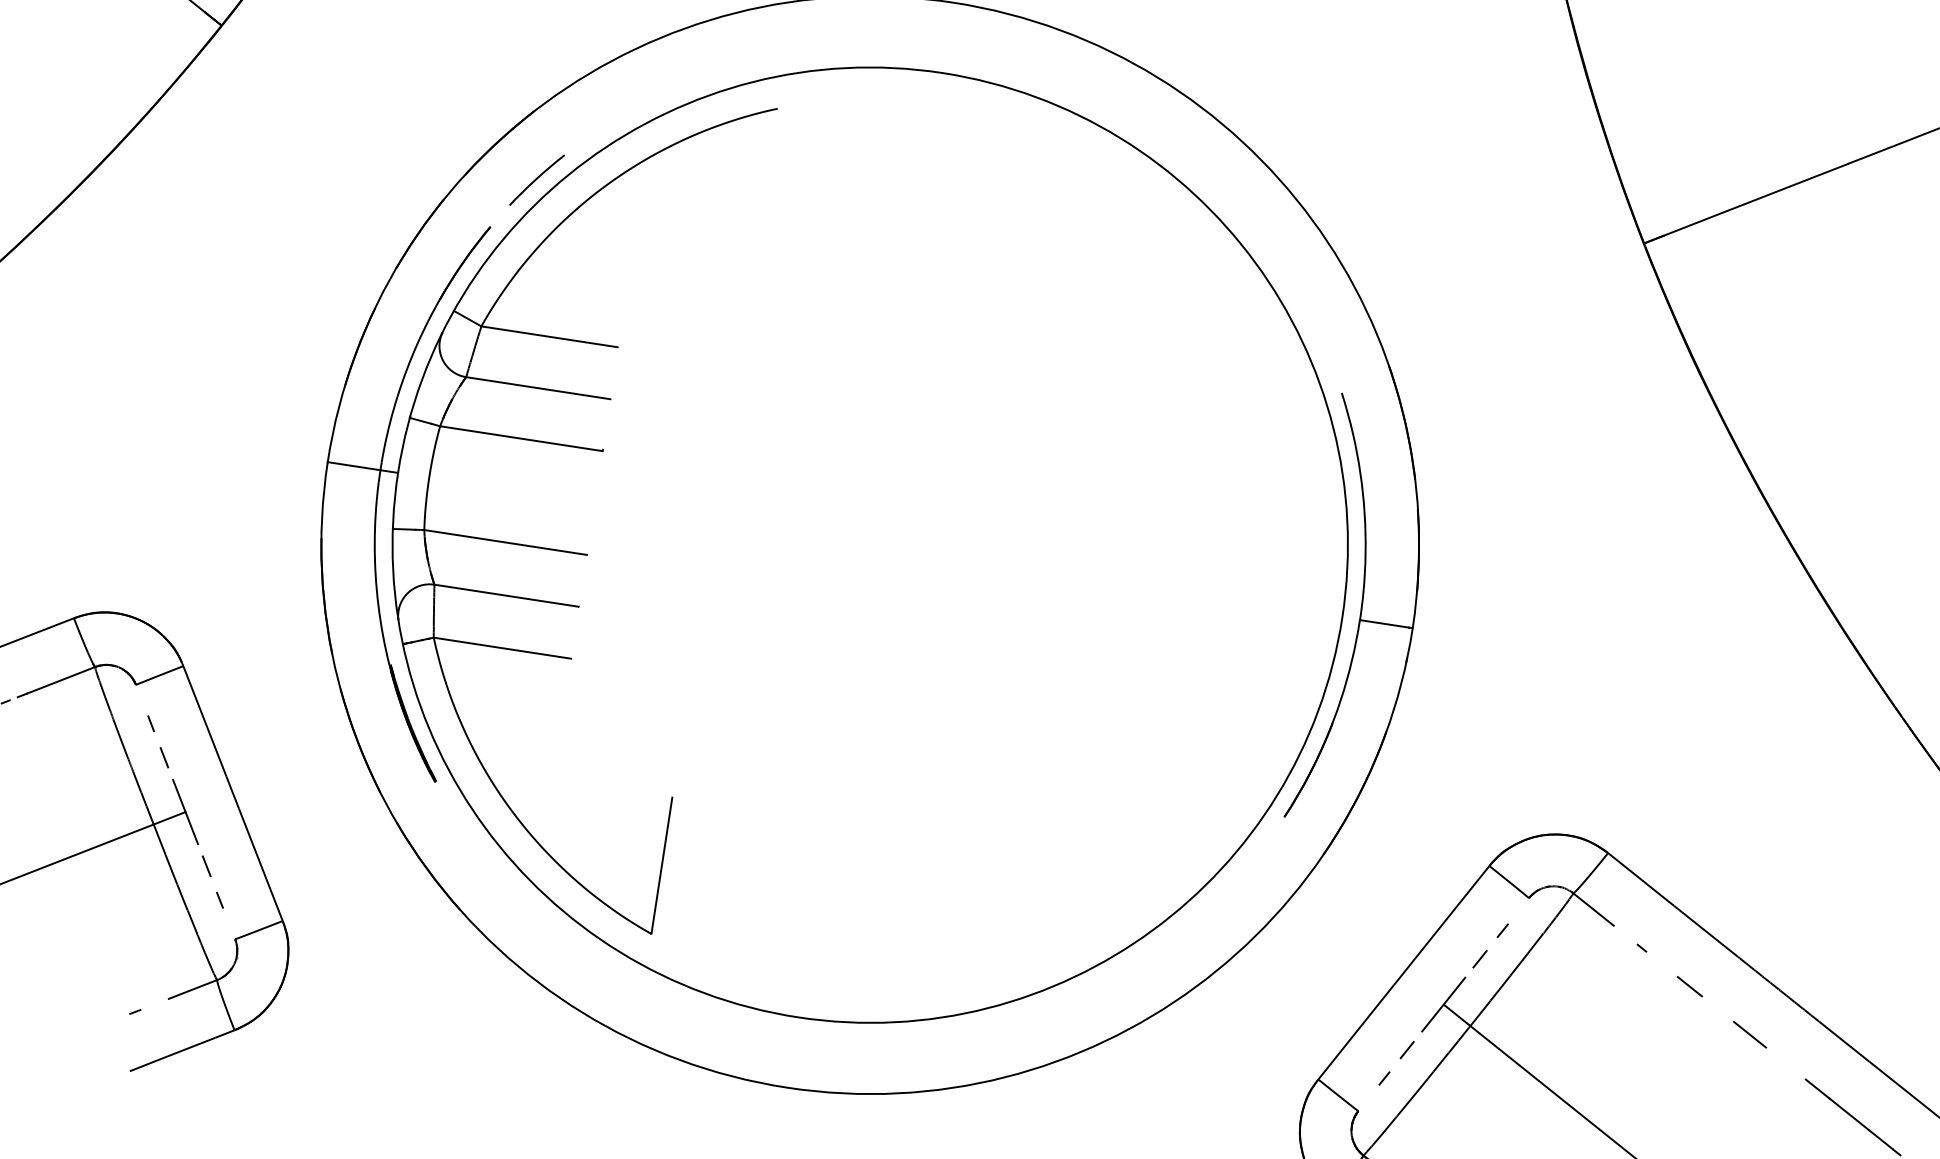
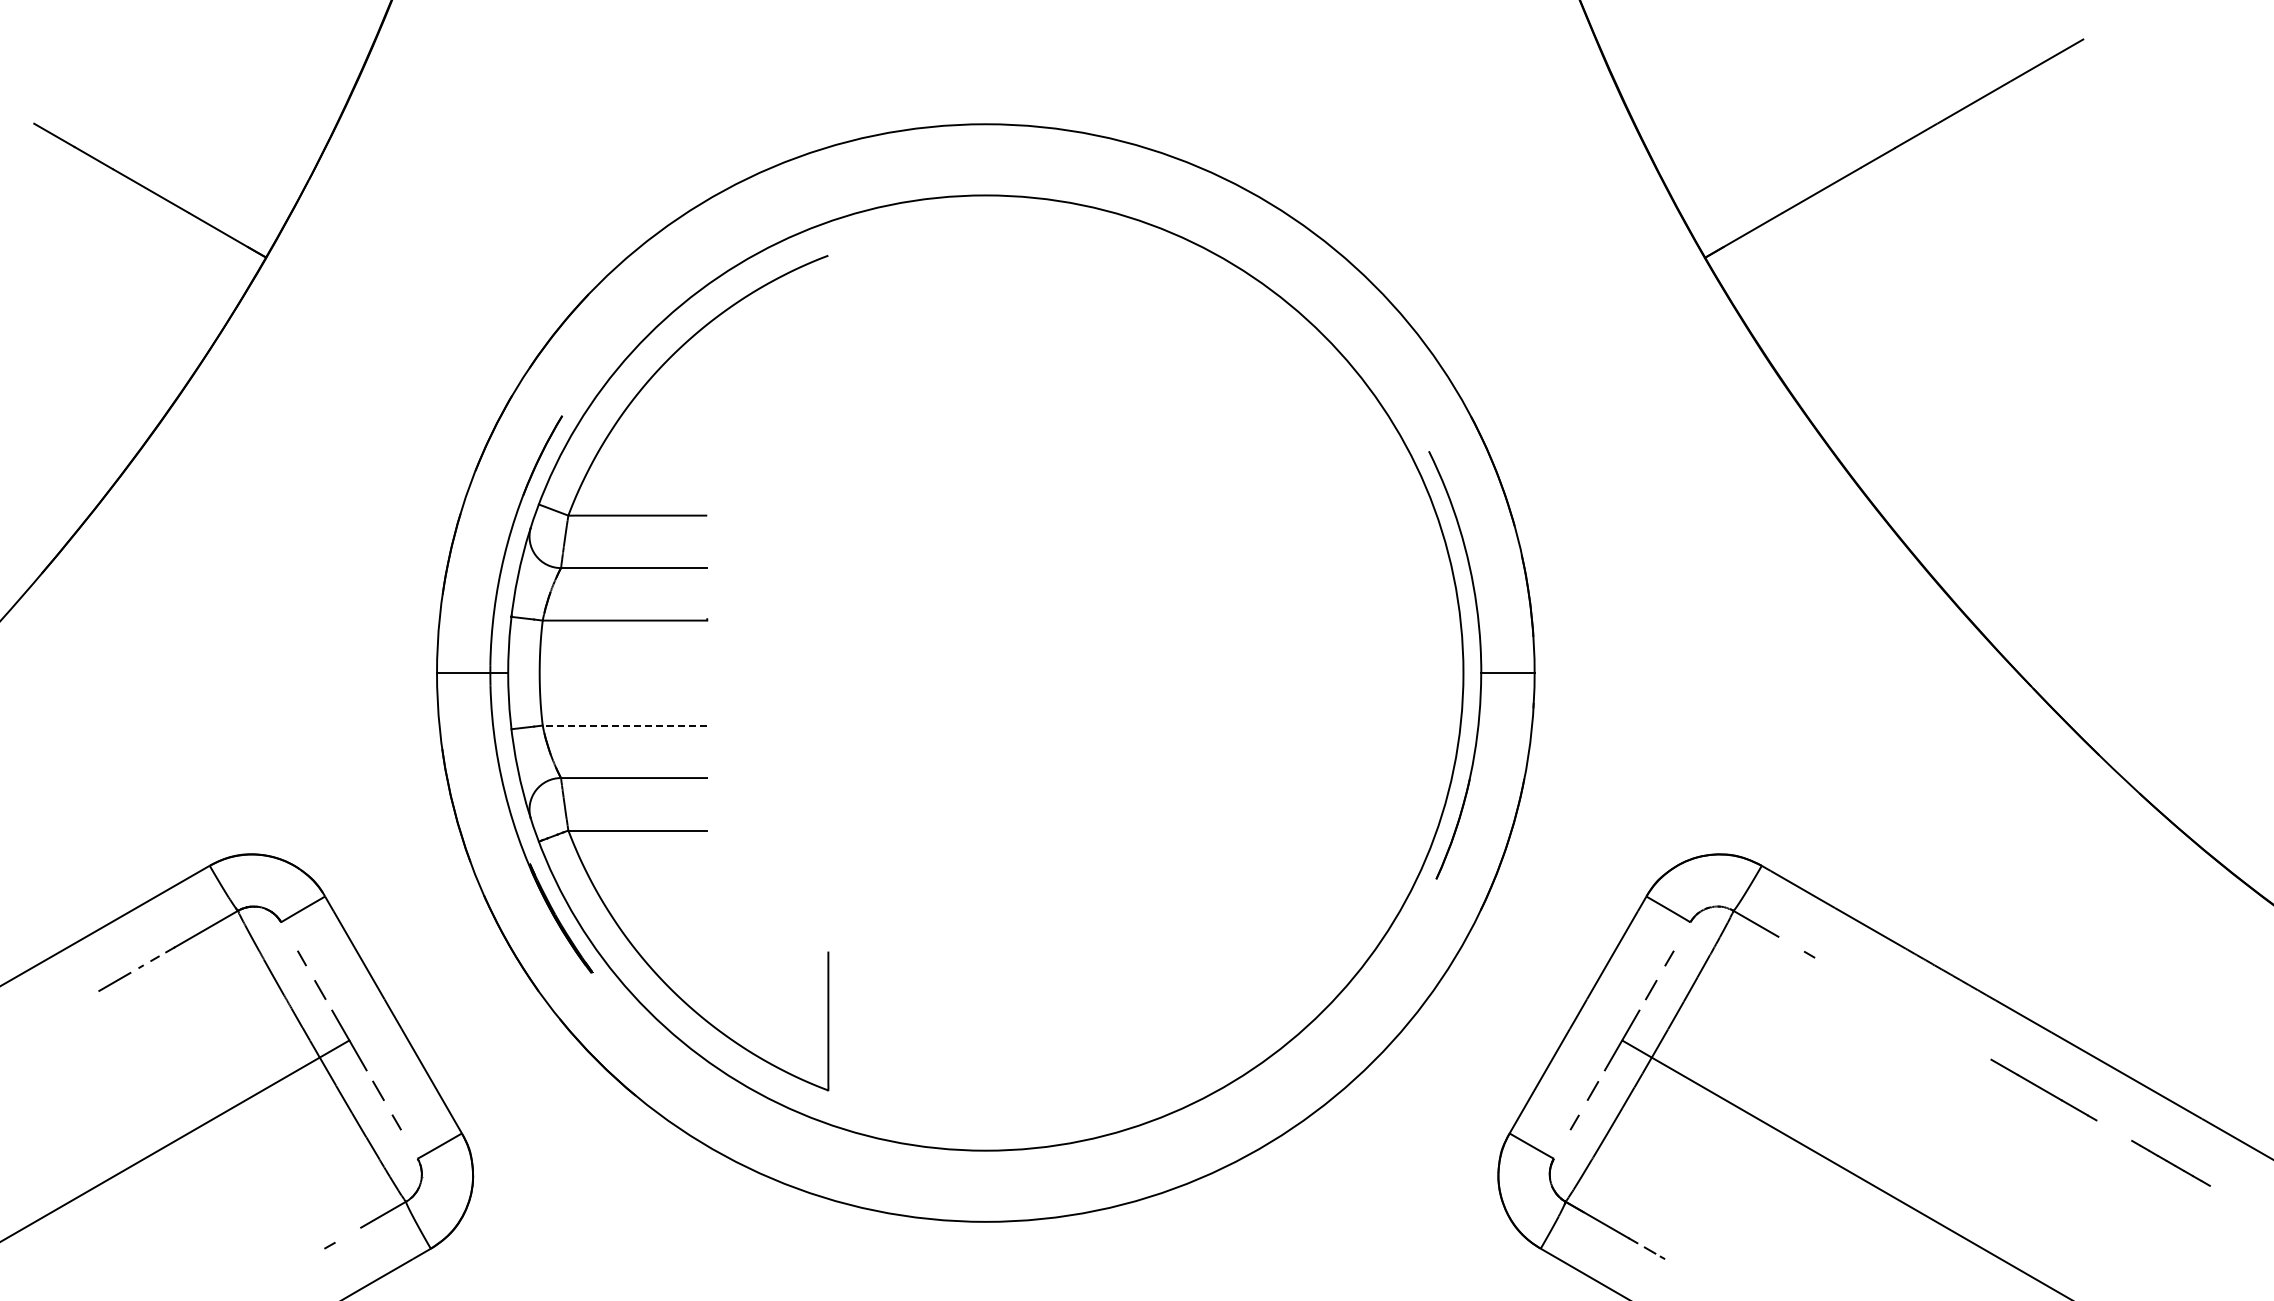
arc: (537, 180) -> (601, 362), removed
line: (505, 542) -> (624, 725), solid -> dashed
line: (1689, 986) -> (1862, 985), removed
line: (1750, 1034) -> (1929, 1023), removed

